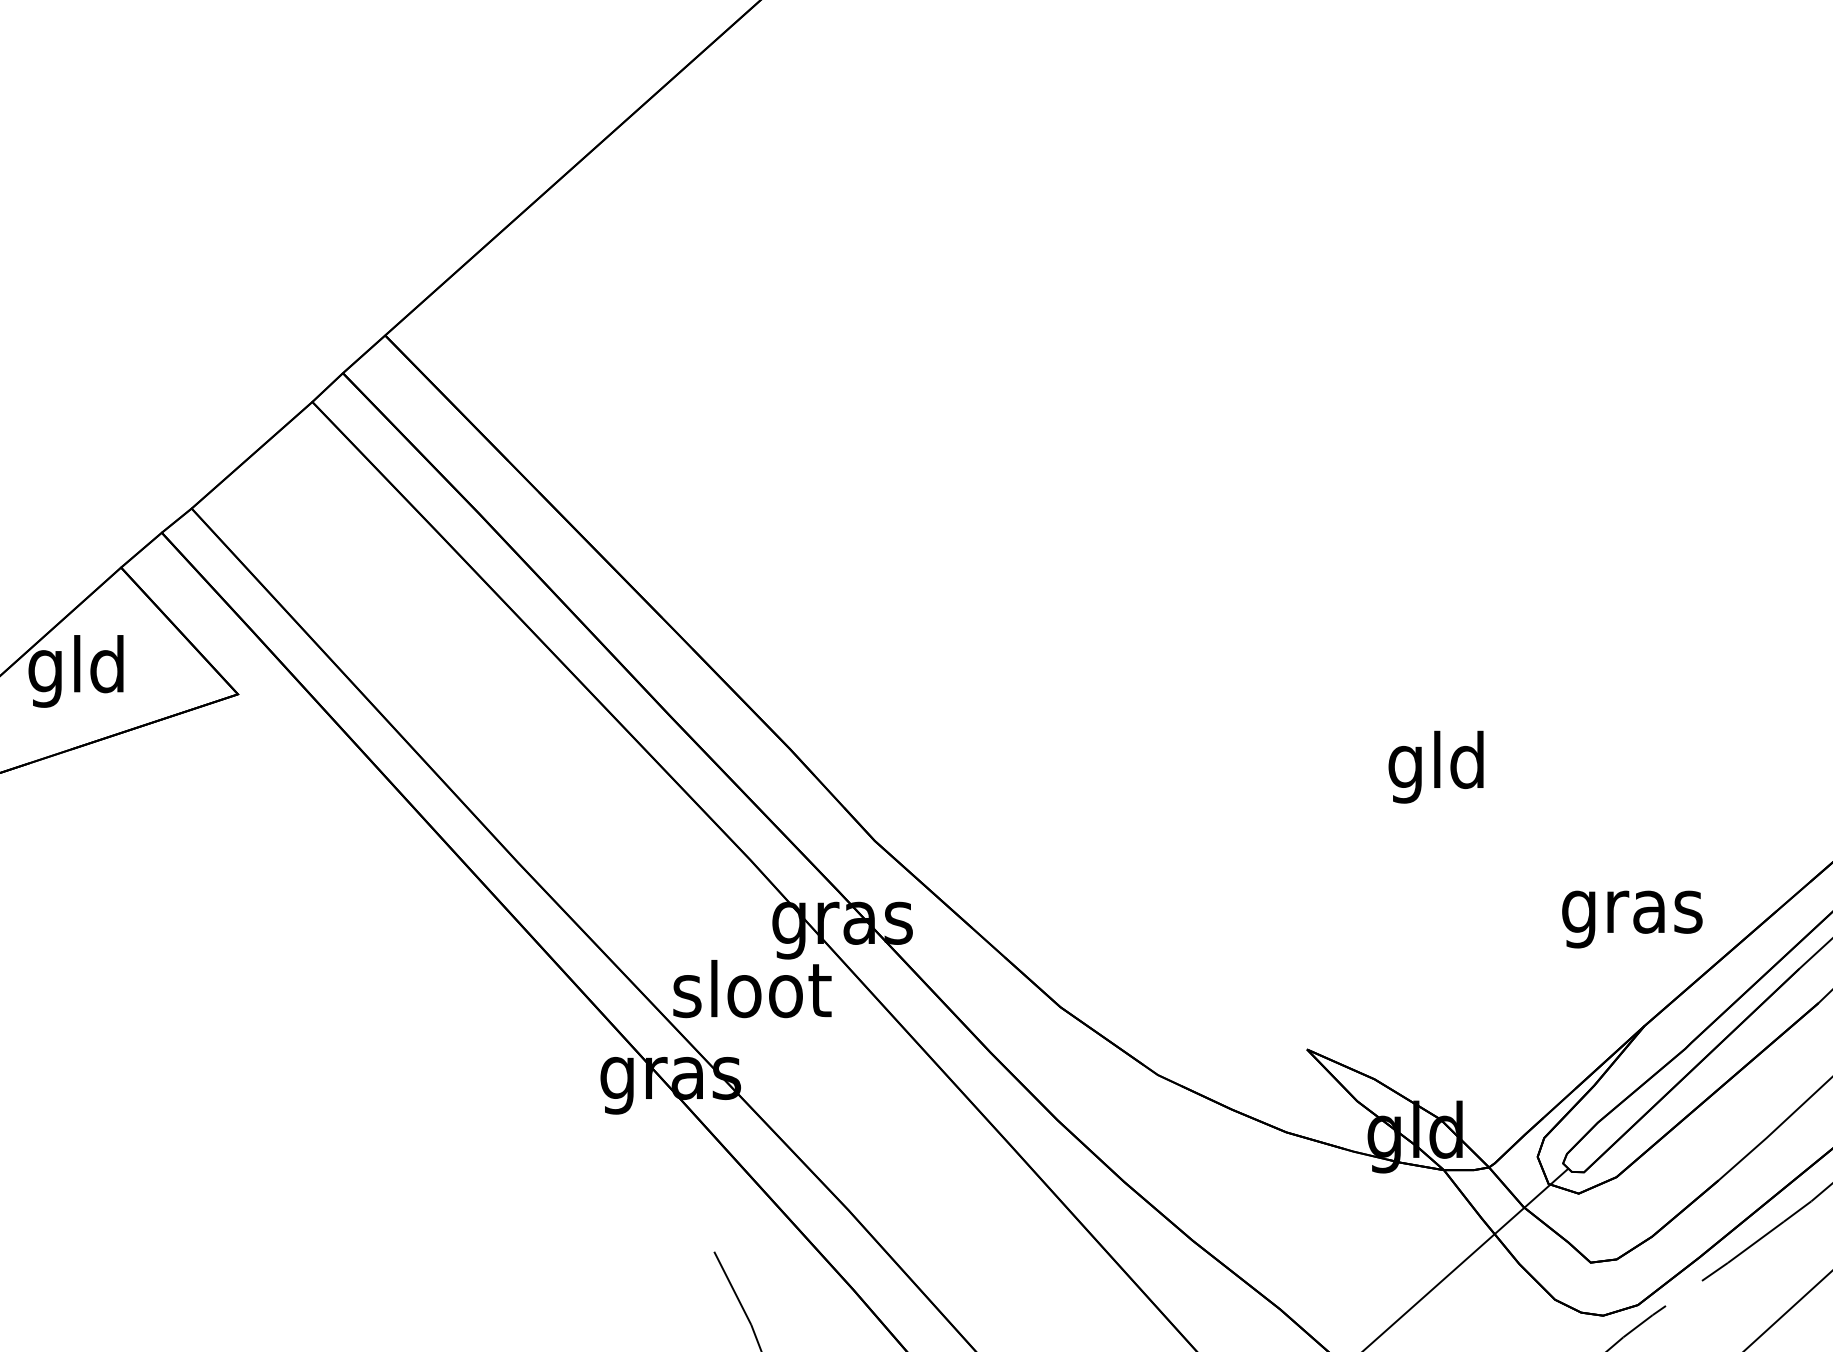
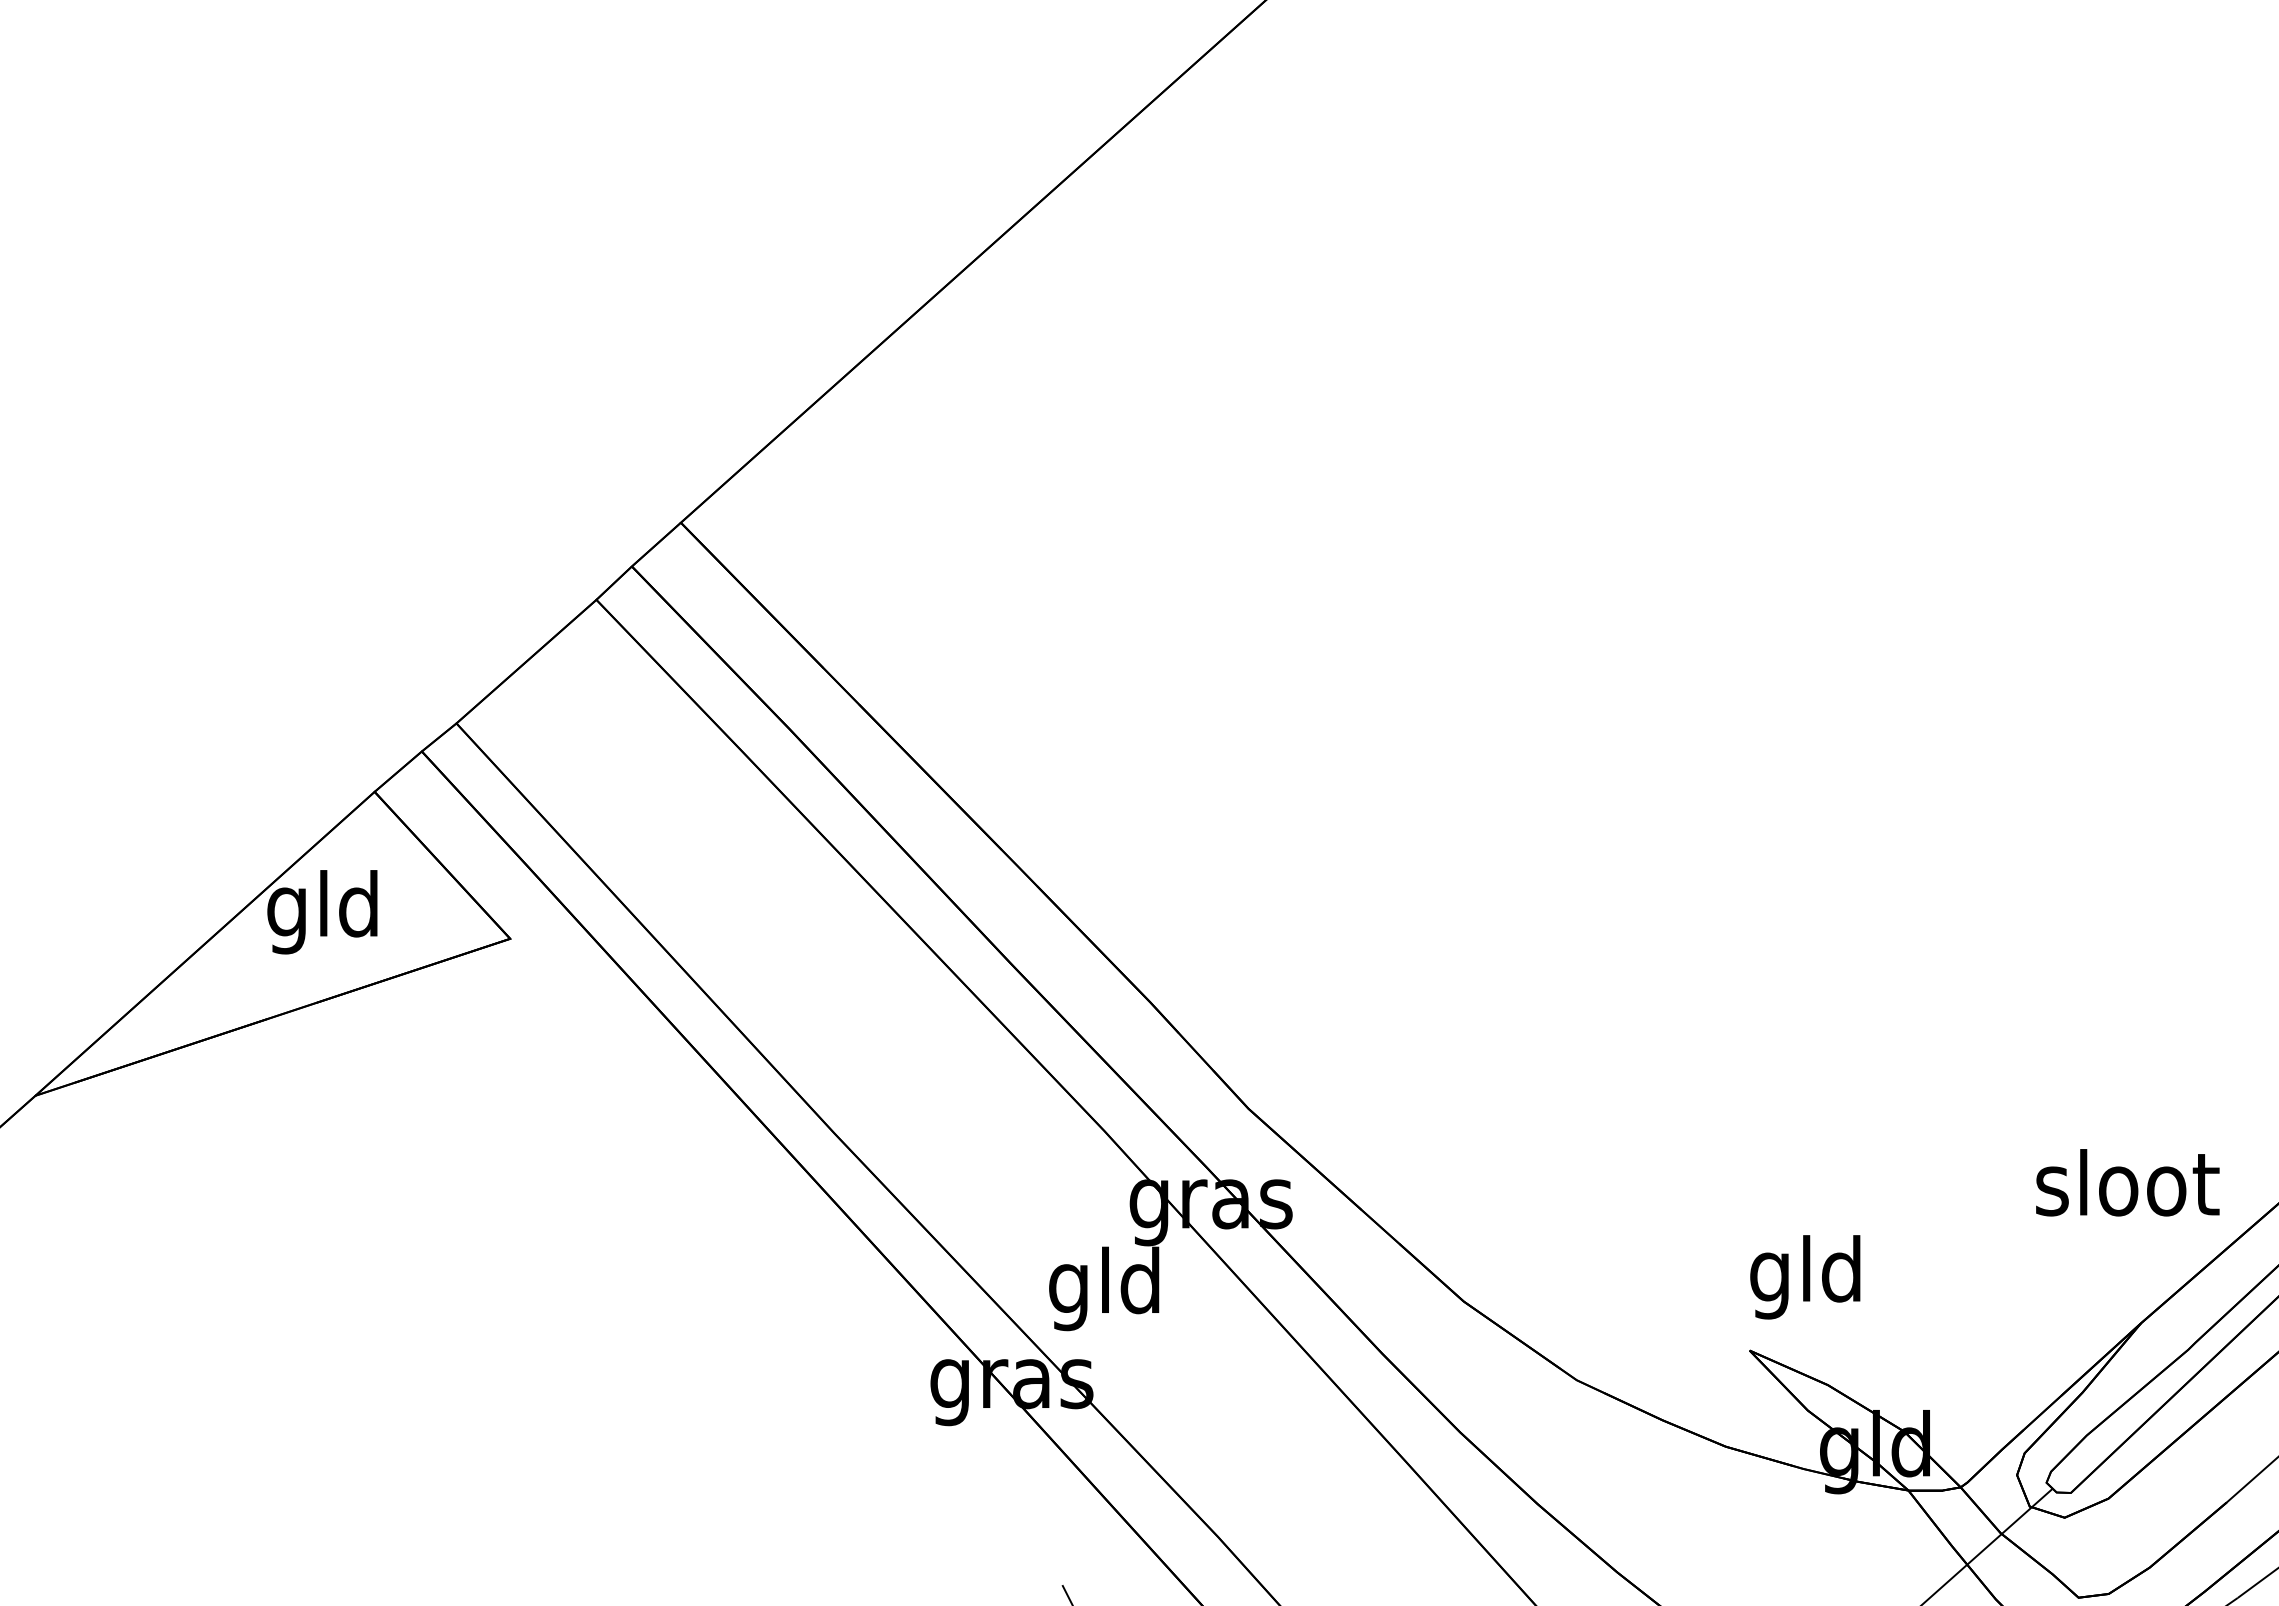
text: (1436, 767) -> (1805, 1277), moved
text: (1632, 912) -> (2127, 1191), gras -> sloot
text: (752, 995) -> (1106, 1288), sloot -> gld

